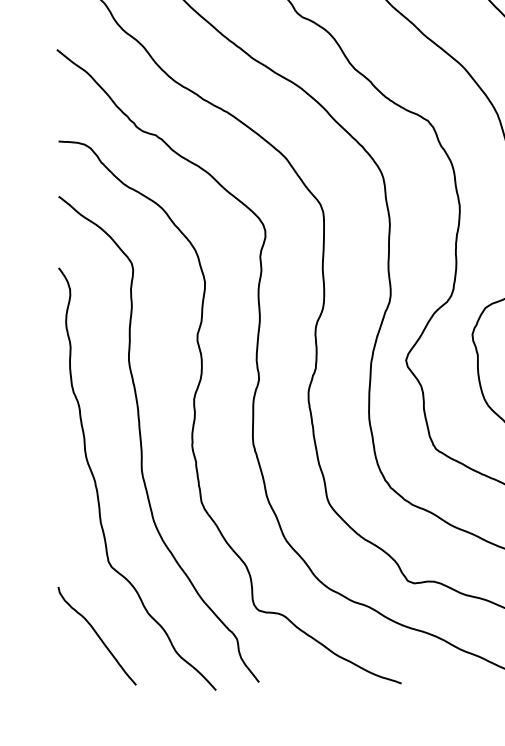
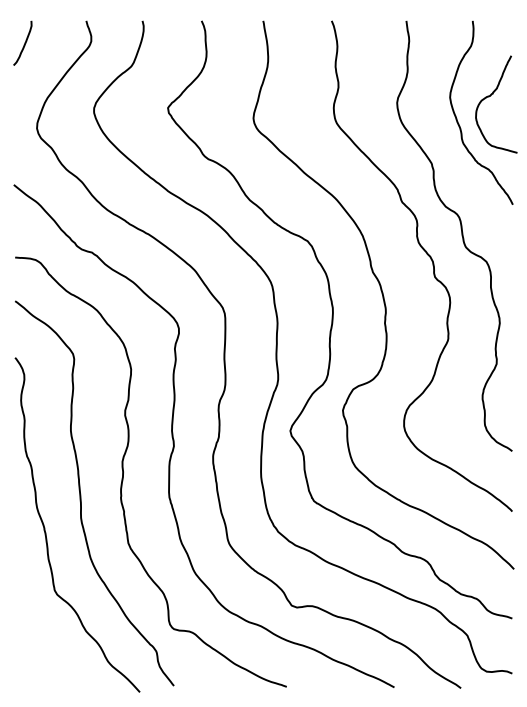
curve: (96, 636) -> (45, 649), removed

